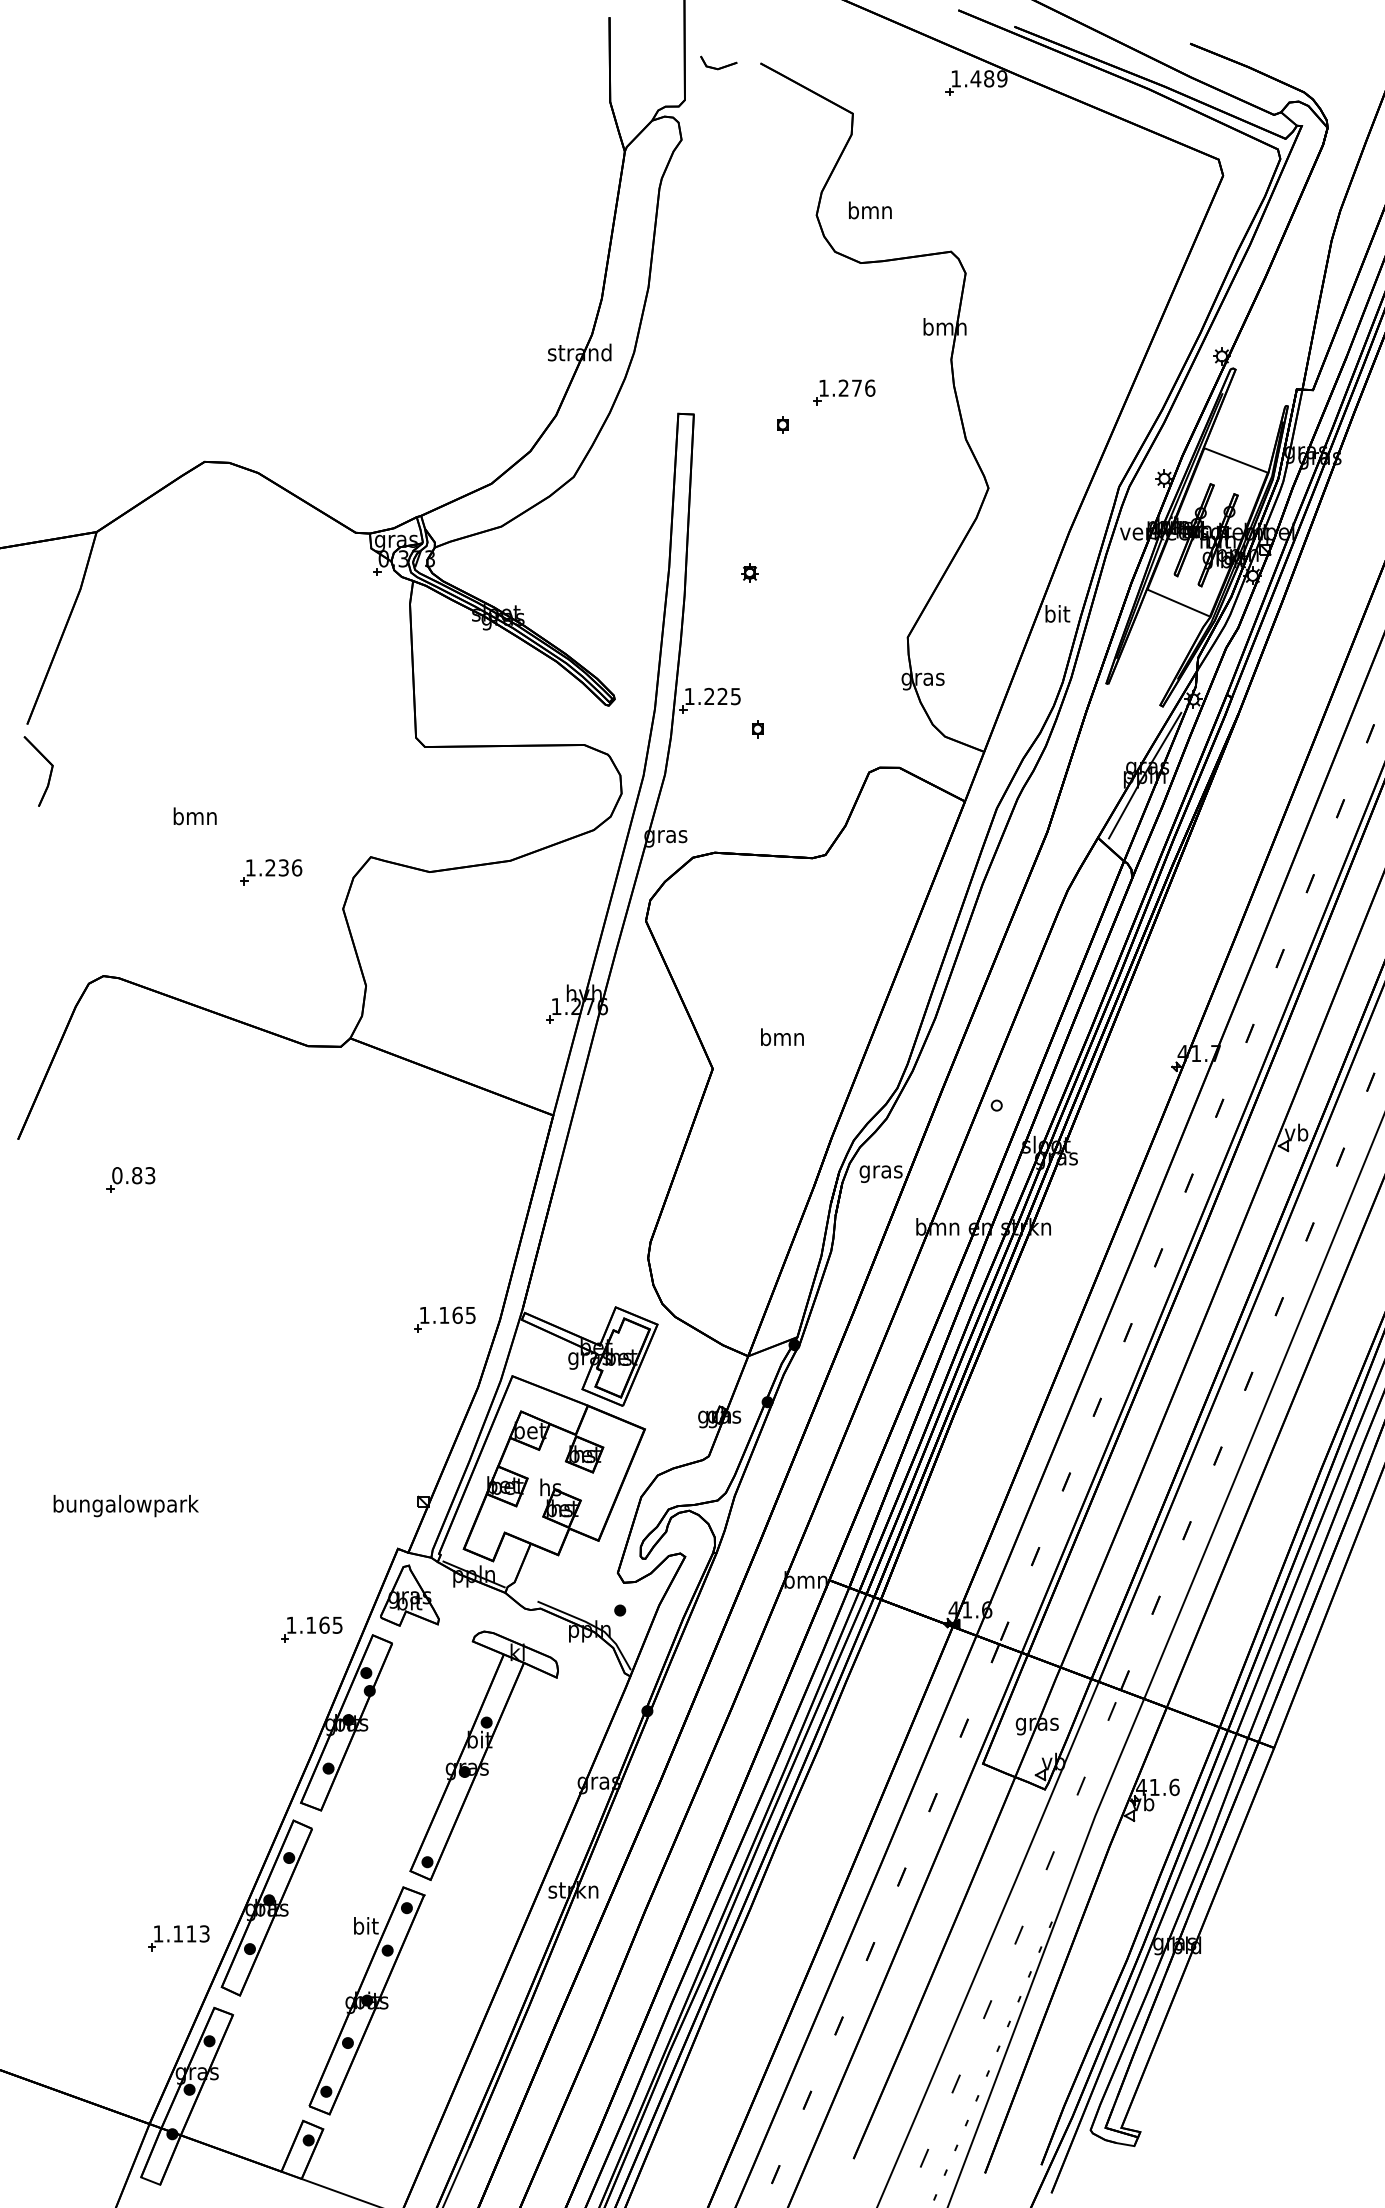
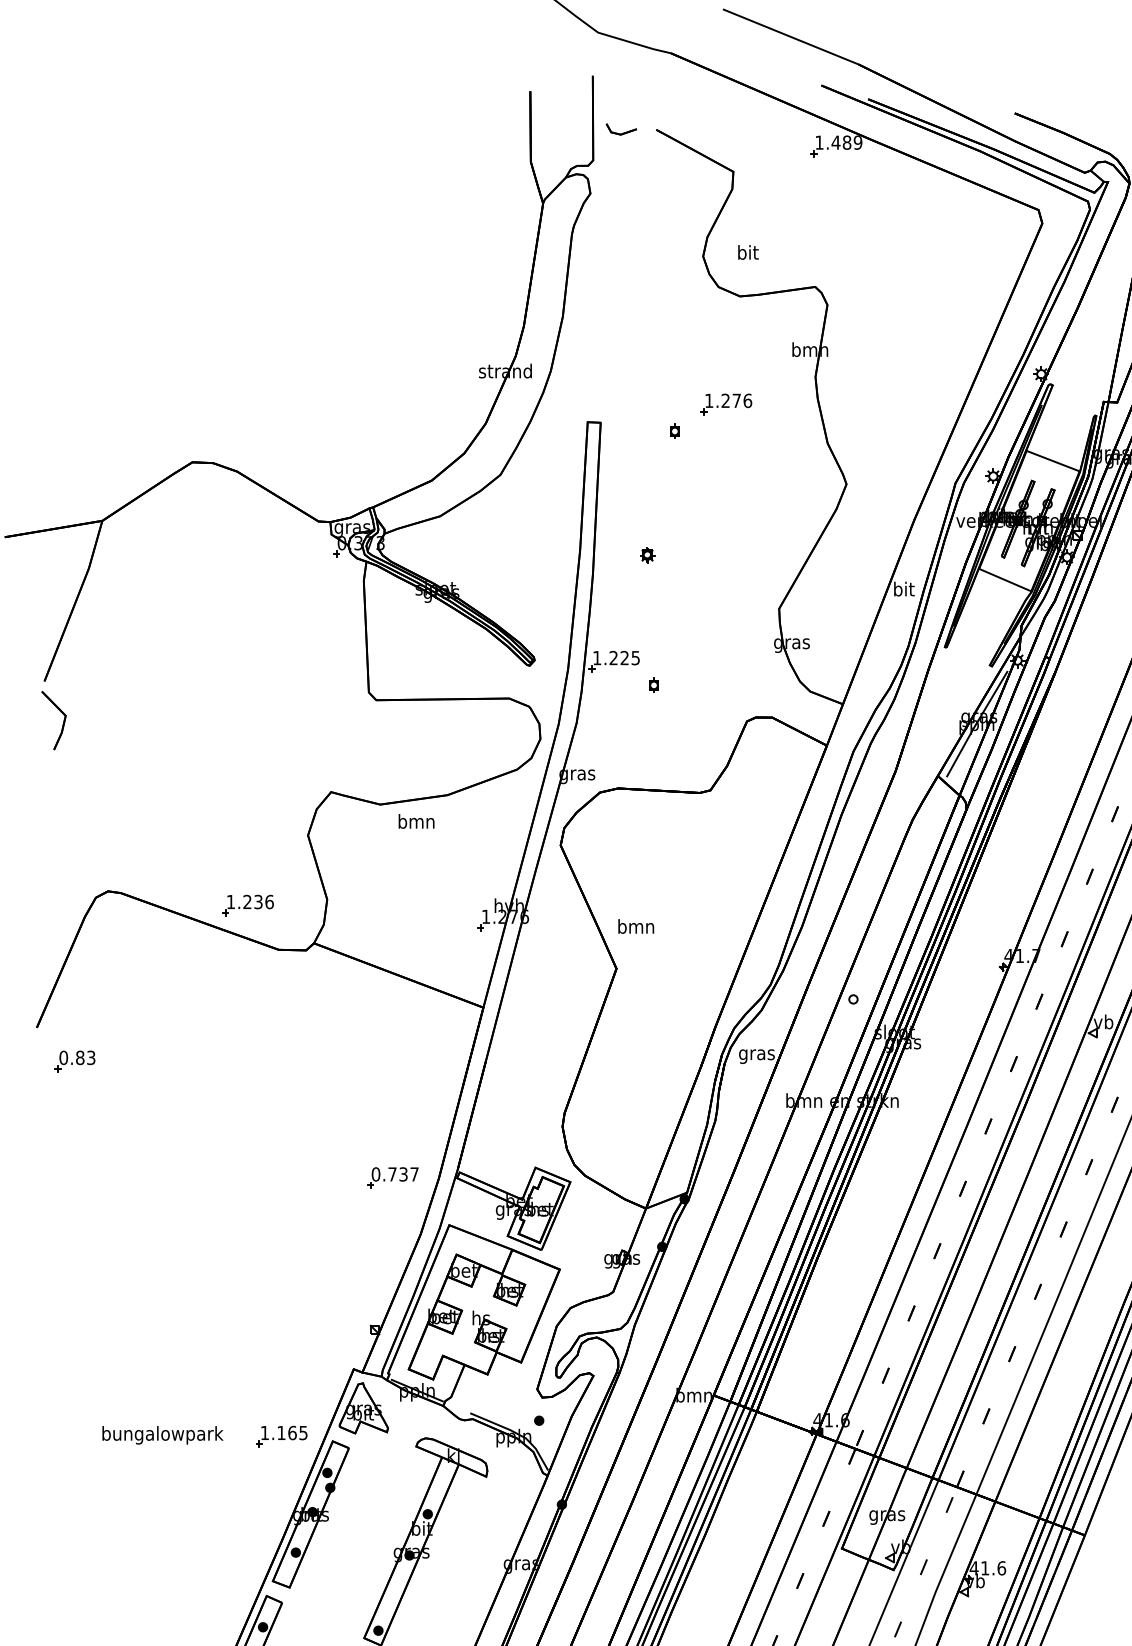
text: (870, 210) -> (748, 252), bmn -> bit
text: (194, 816) -> (415, 821), moved
part: (271, 872) -> (248, 905), moved
text: (782, 1037) -> (636, 926), moved
part: (130, 1179) -> (74, 1061), moved
text: (447, 1314) -> (395, 1173), 1.165 -> 0.737
text: (125, 1506) -> (162, 1435), moved

